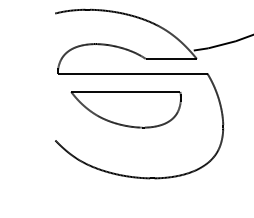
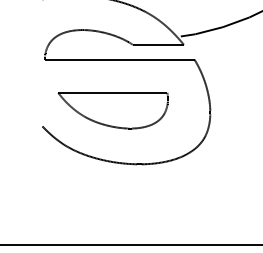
part: (125, 109) -> (112, 110), moved

